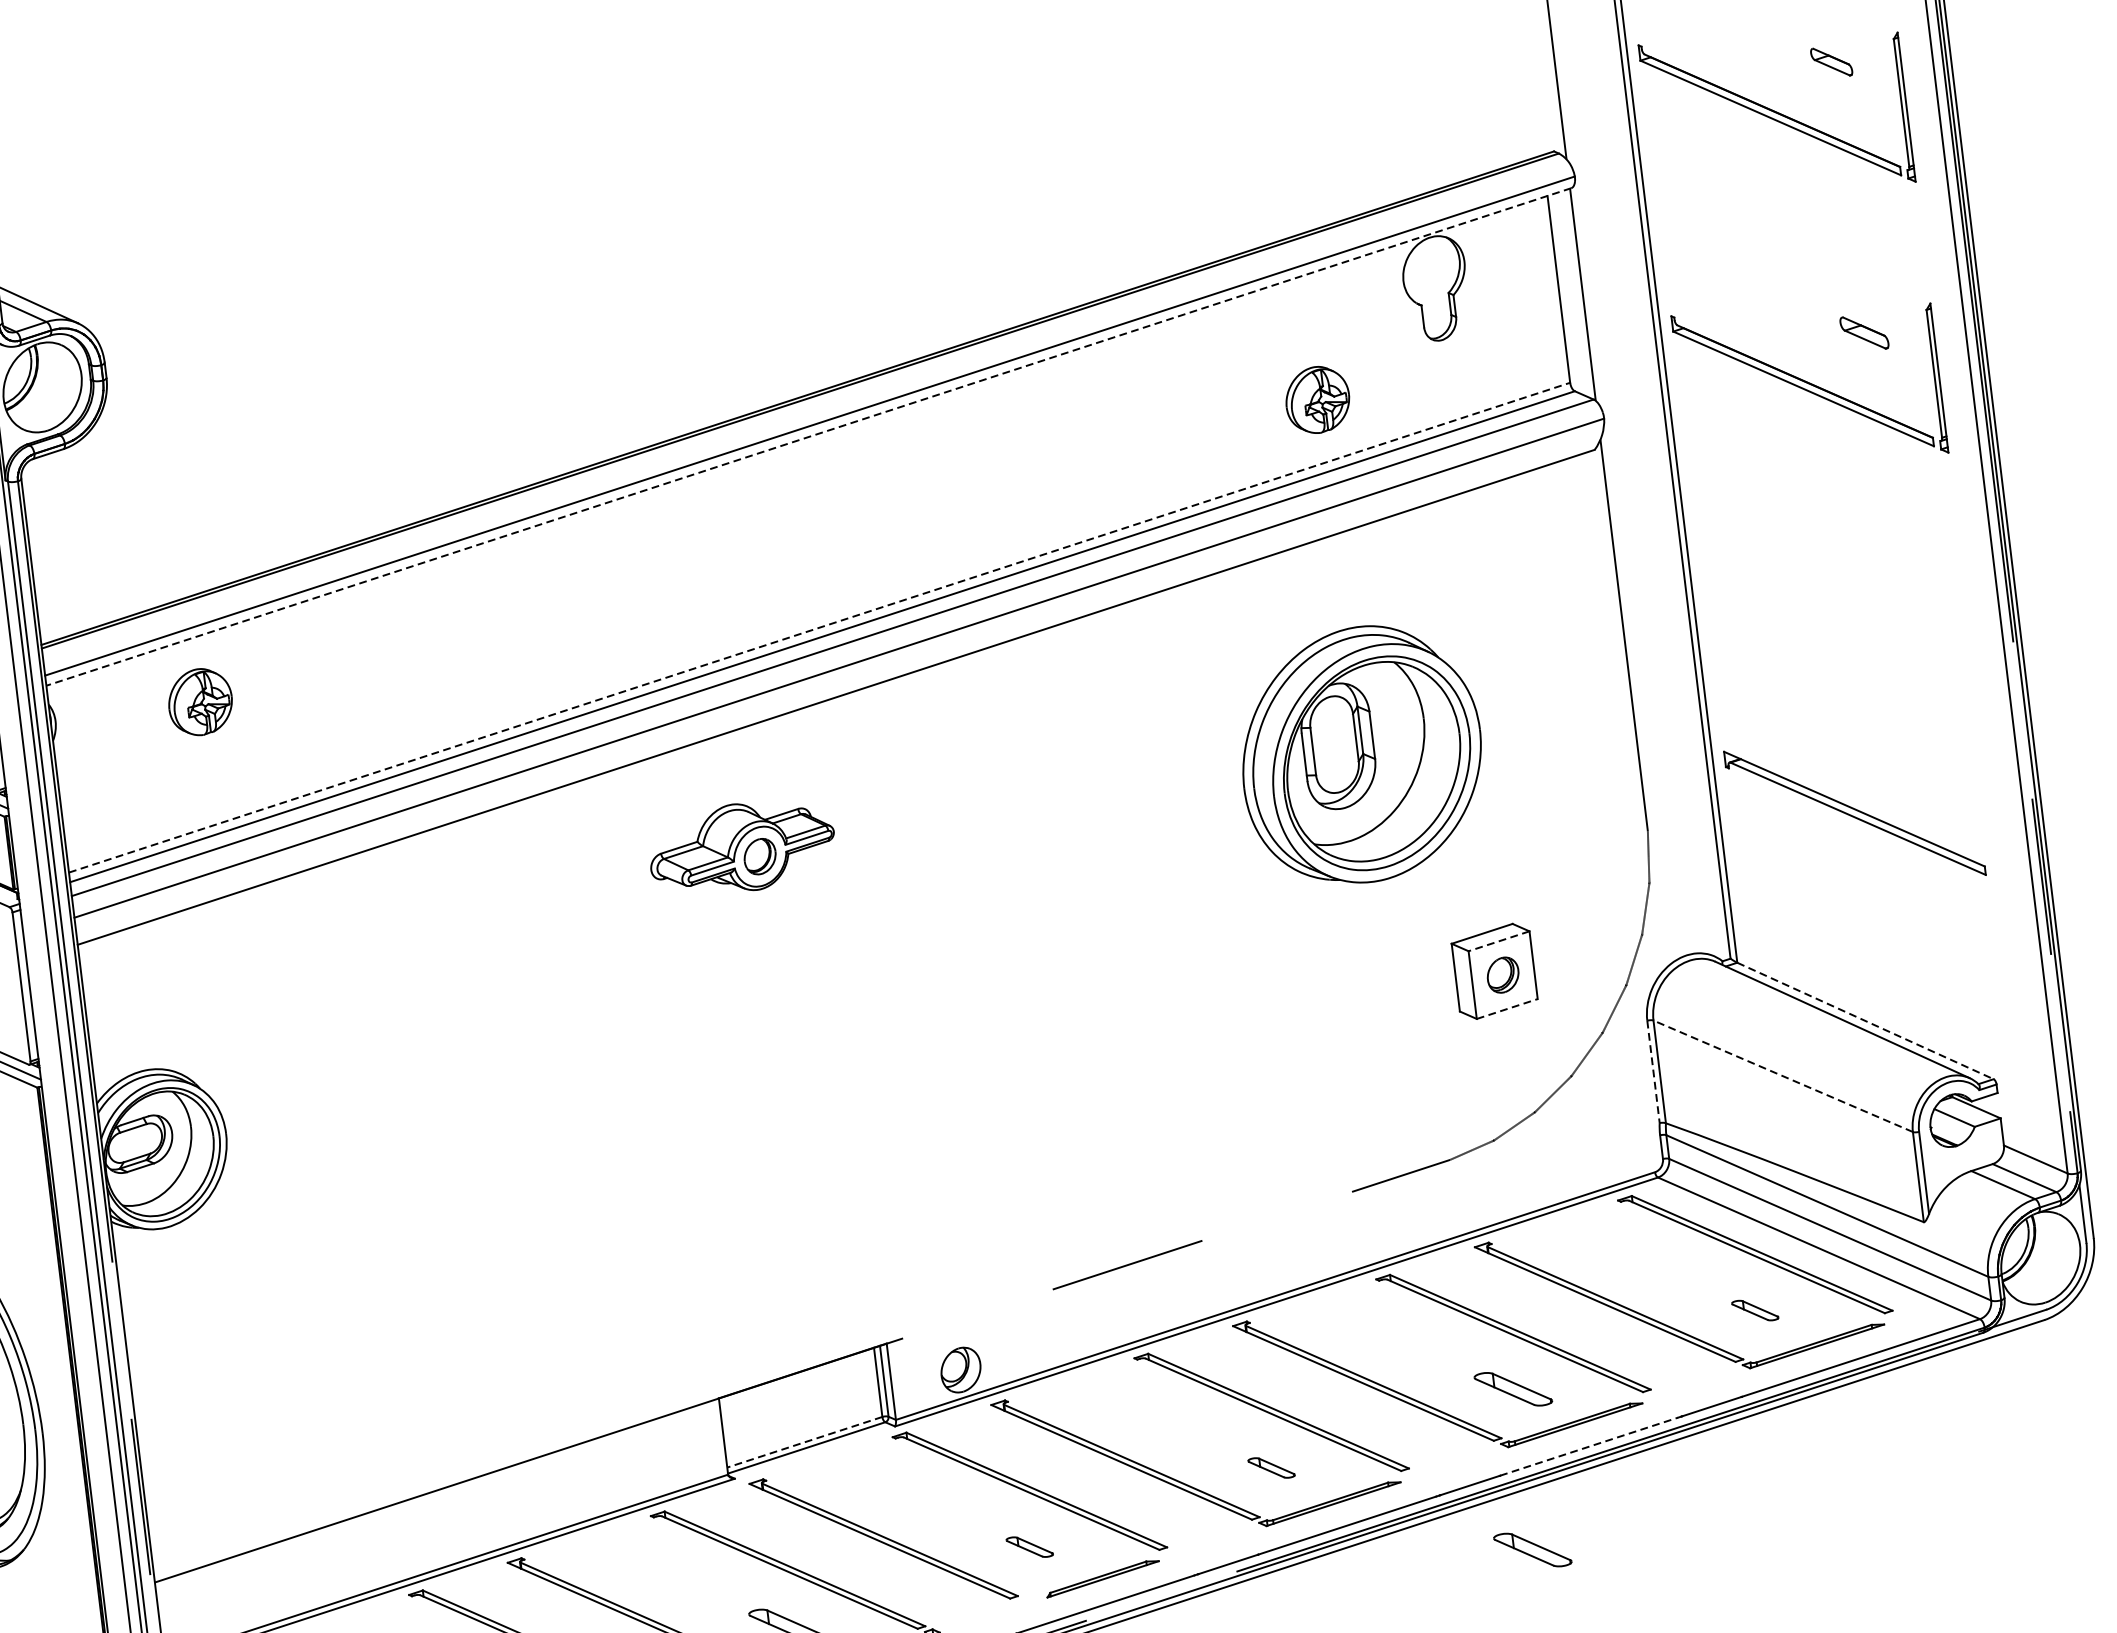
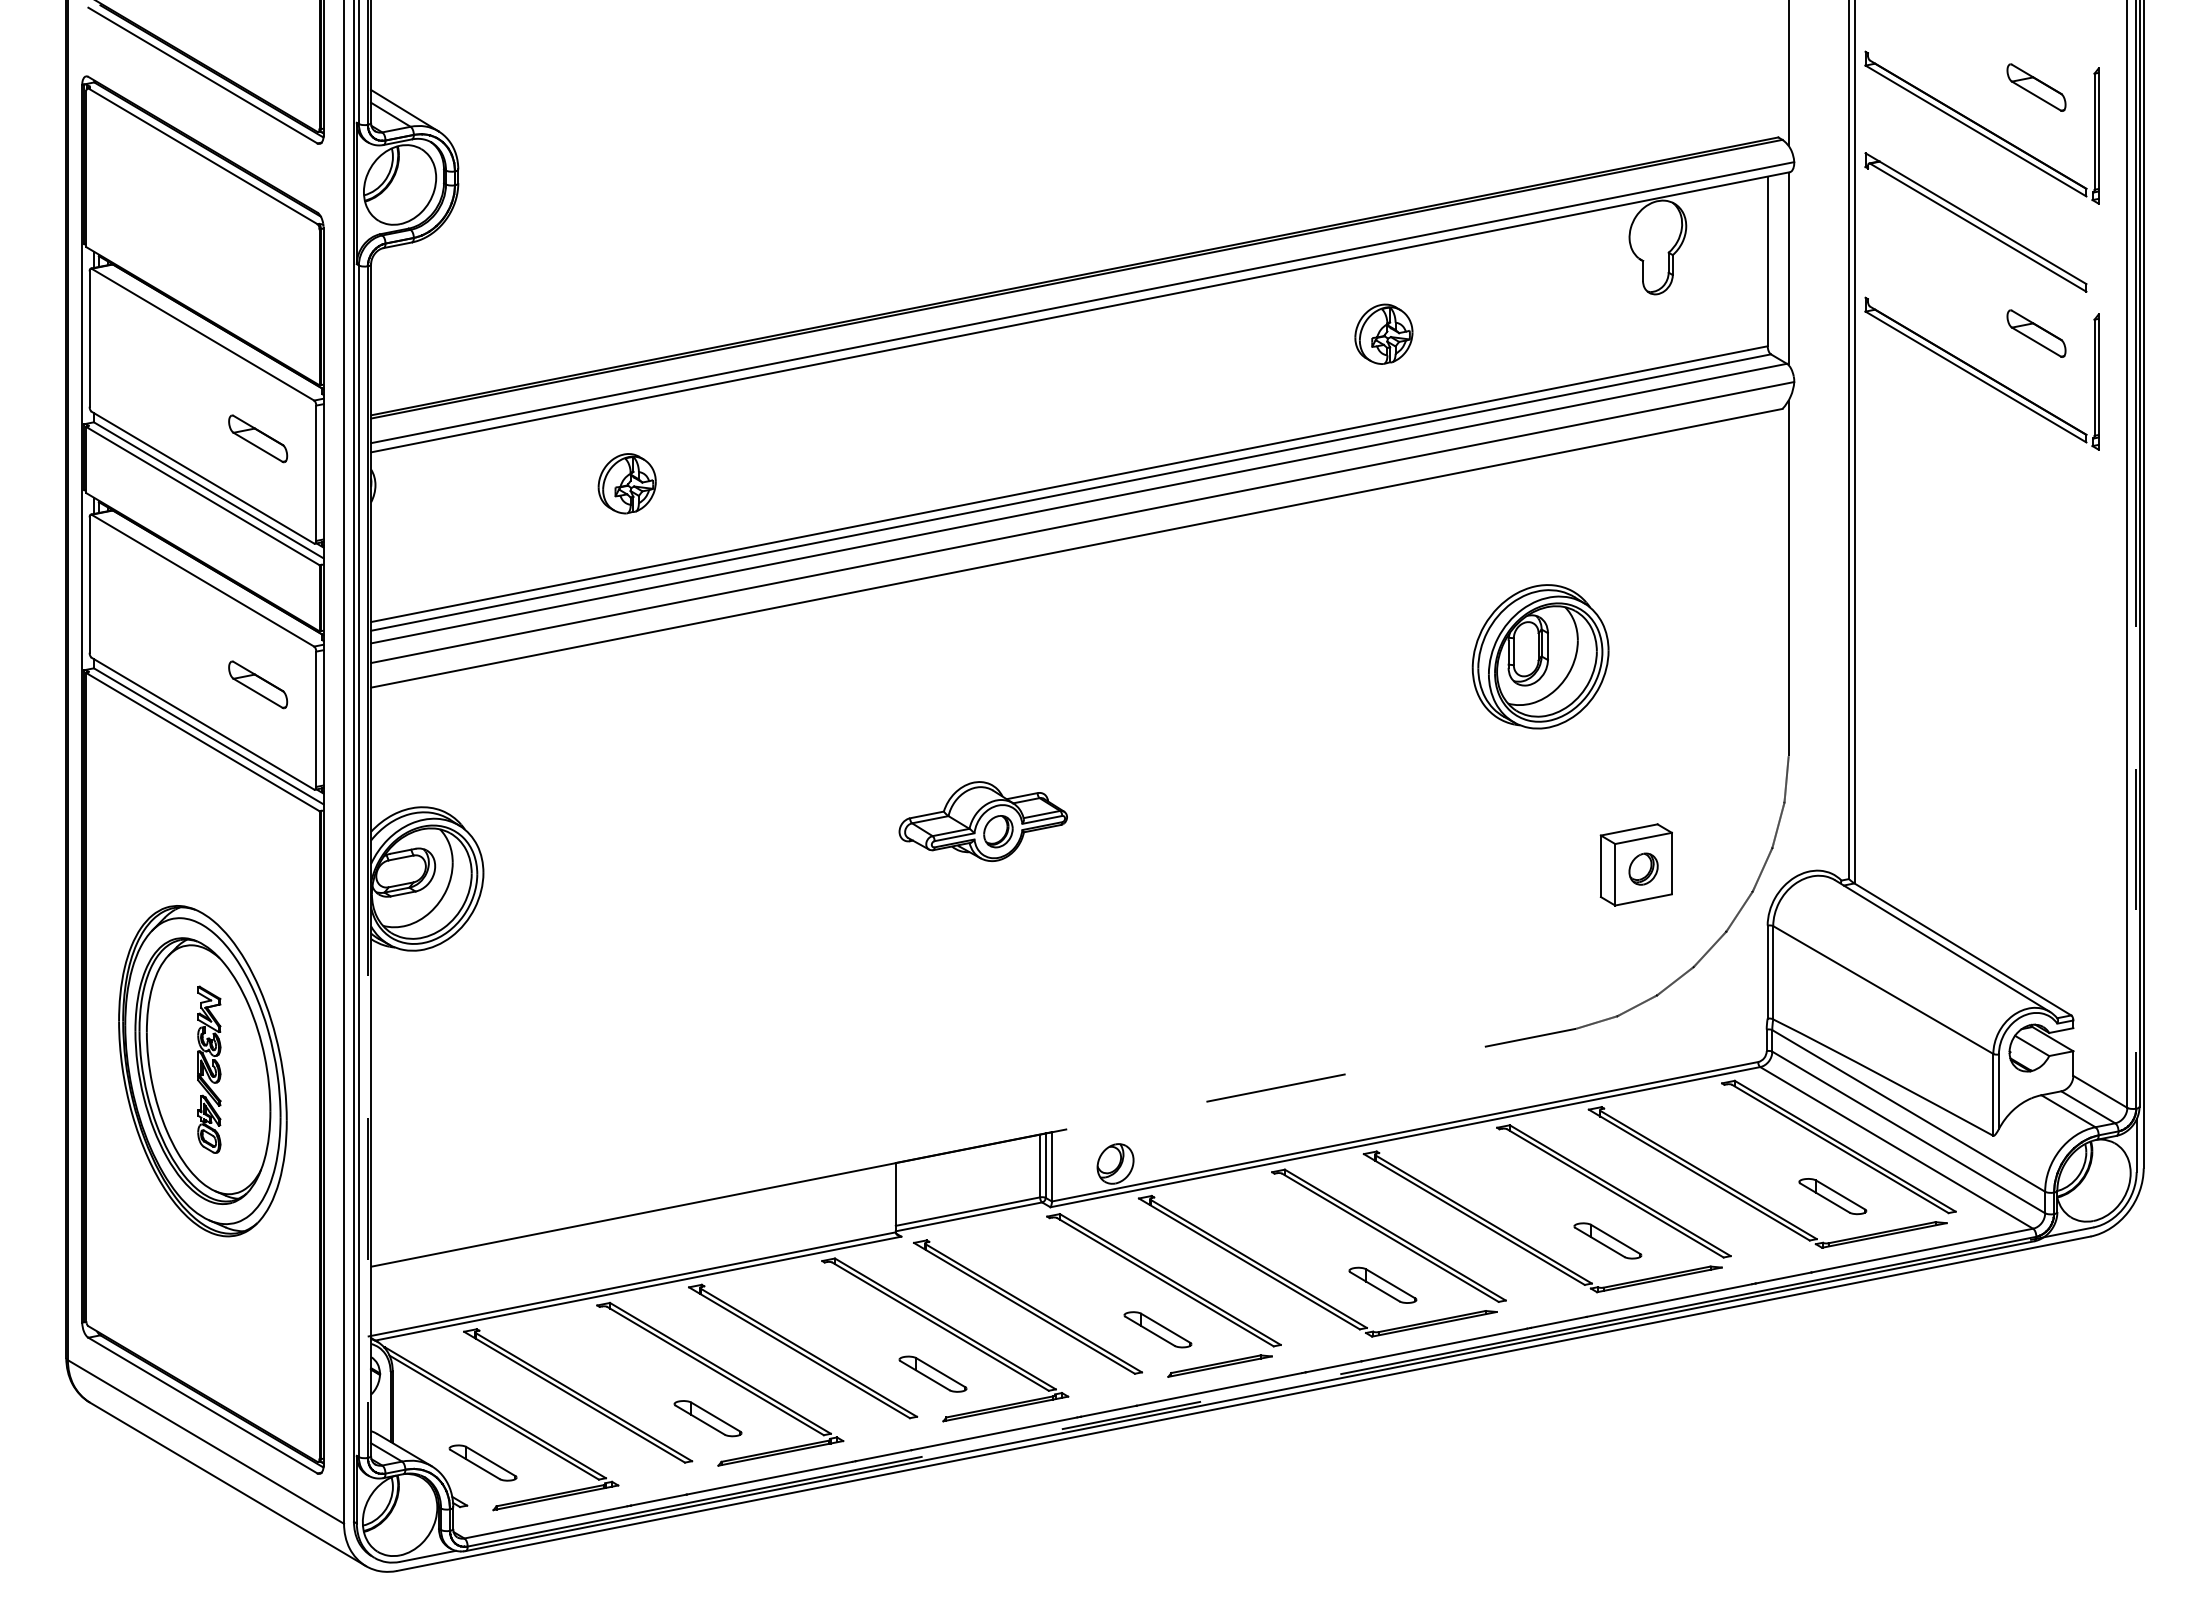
part: (1831, 62) -> (2036, 87), size x1.67
part: (1864, 332) -> (2036, 333), size x1.43
part: (1317, 399) -> (1383, 333), moved
line: (807, 437) -> (1079, 312), dashed -> solid
line: (819, 628) -> (1069, 484), dashed -> solid
part: (199, 701) -> (626, 483), moved
part: (1361, 754) -> (1540, 656), size x0.62
part: (1854, 813) -> (1975, 222), moved
part: (741, 847) -> (982, 821), moved
line: (1498, 941) -> (1643, 838), dashed -> solid
line: (1507, 1008) -> (1643, 899), dashed -> solid
line: (1865, 1021) -> (1962, 949), dashed -> solid
line: (1653, 1072) -> (1767, 972), dashed -> solid
line: (1782, 1075) -> (1882, 989), dashed -> solid
part: (1754, 1310) -> (1832, 1196), size x1.67
line: (804, 1442) -> (967, 1211), dashed -> solid
line: (1589, 1446) -> (1669, 1300), dashed -> solid
part: (1270, 1467) -> (1382, 1284), size x1.67
part: (1029, 1546) -> (1157, 1329), size x1.67
part: (1532, 1549) -> (1607, 1386), removed

